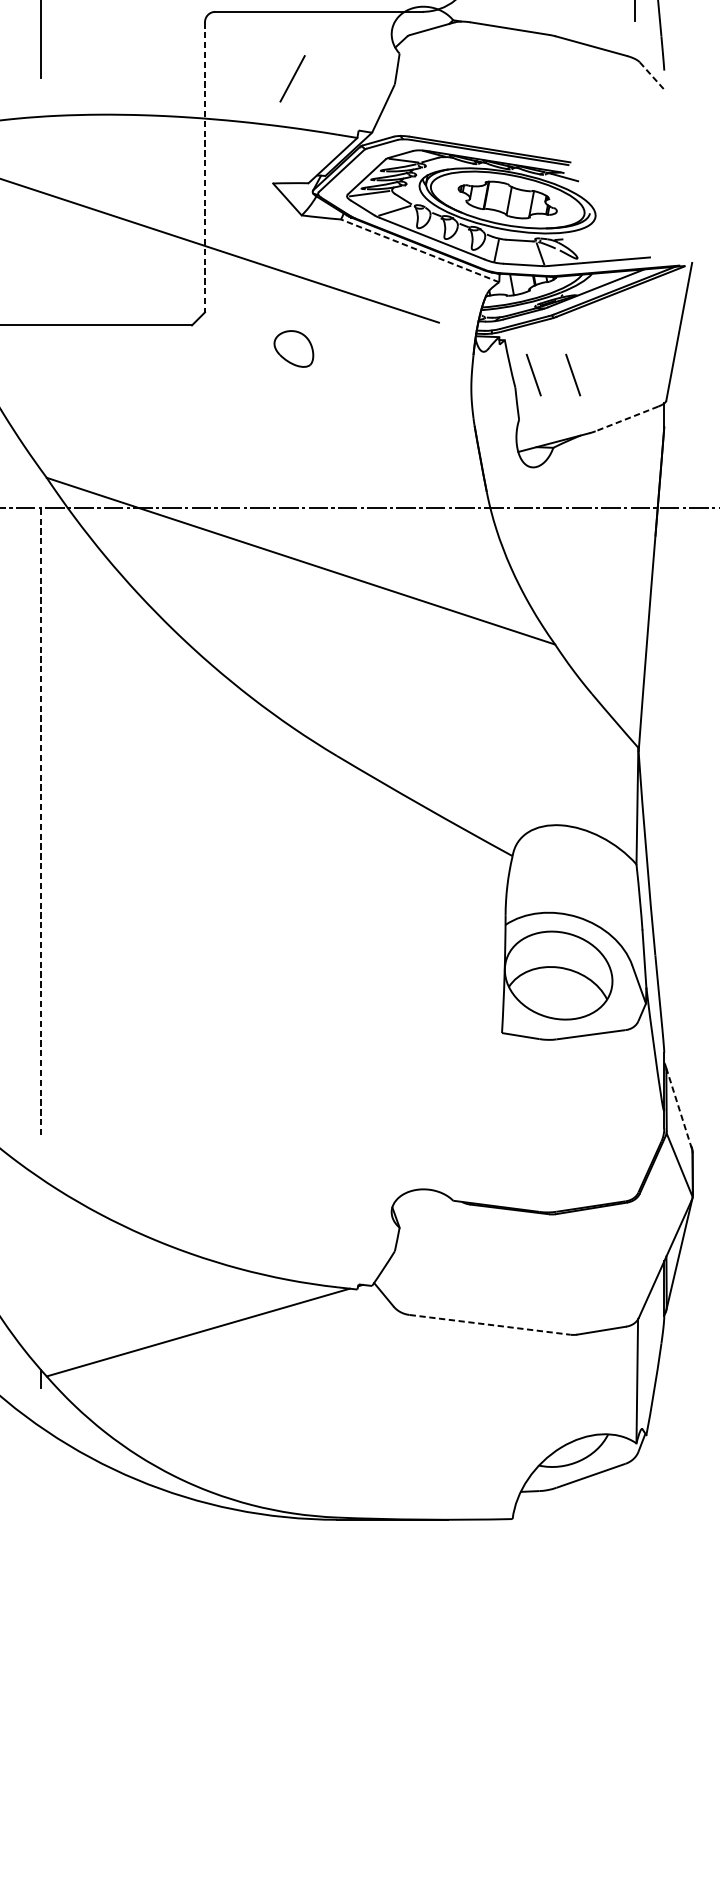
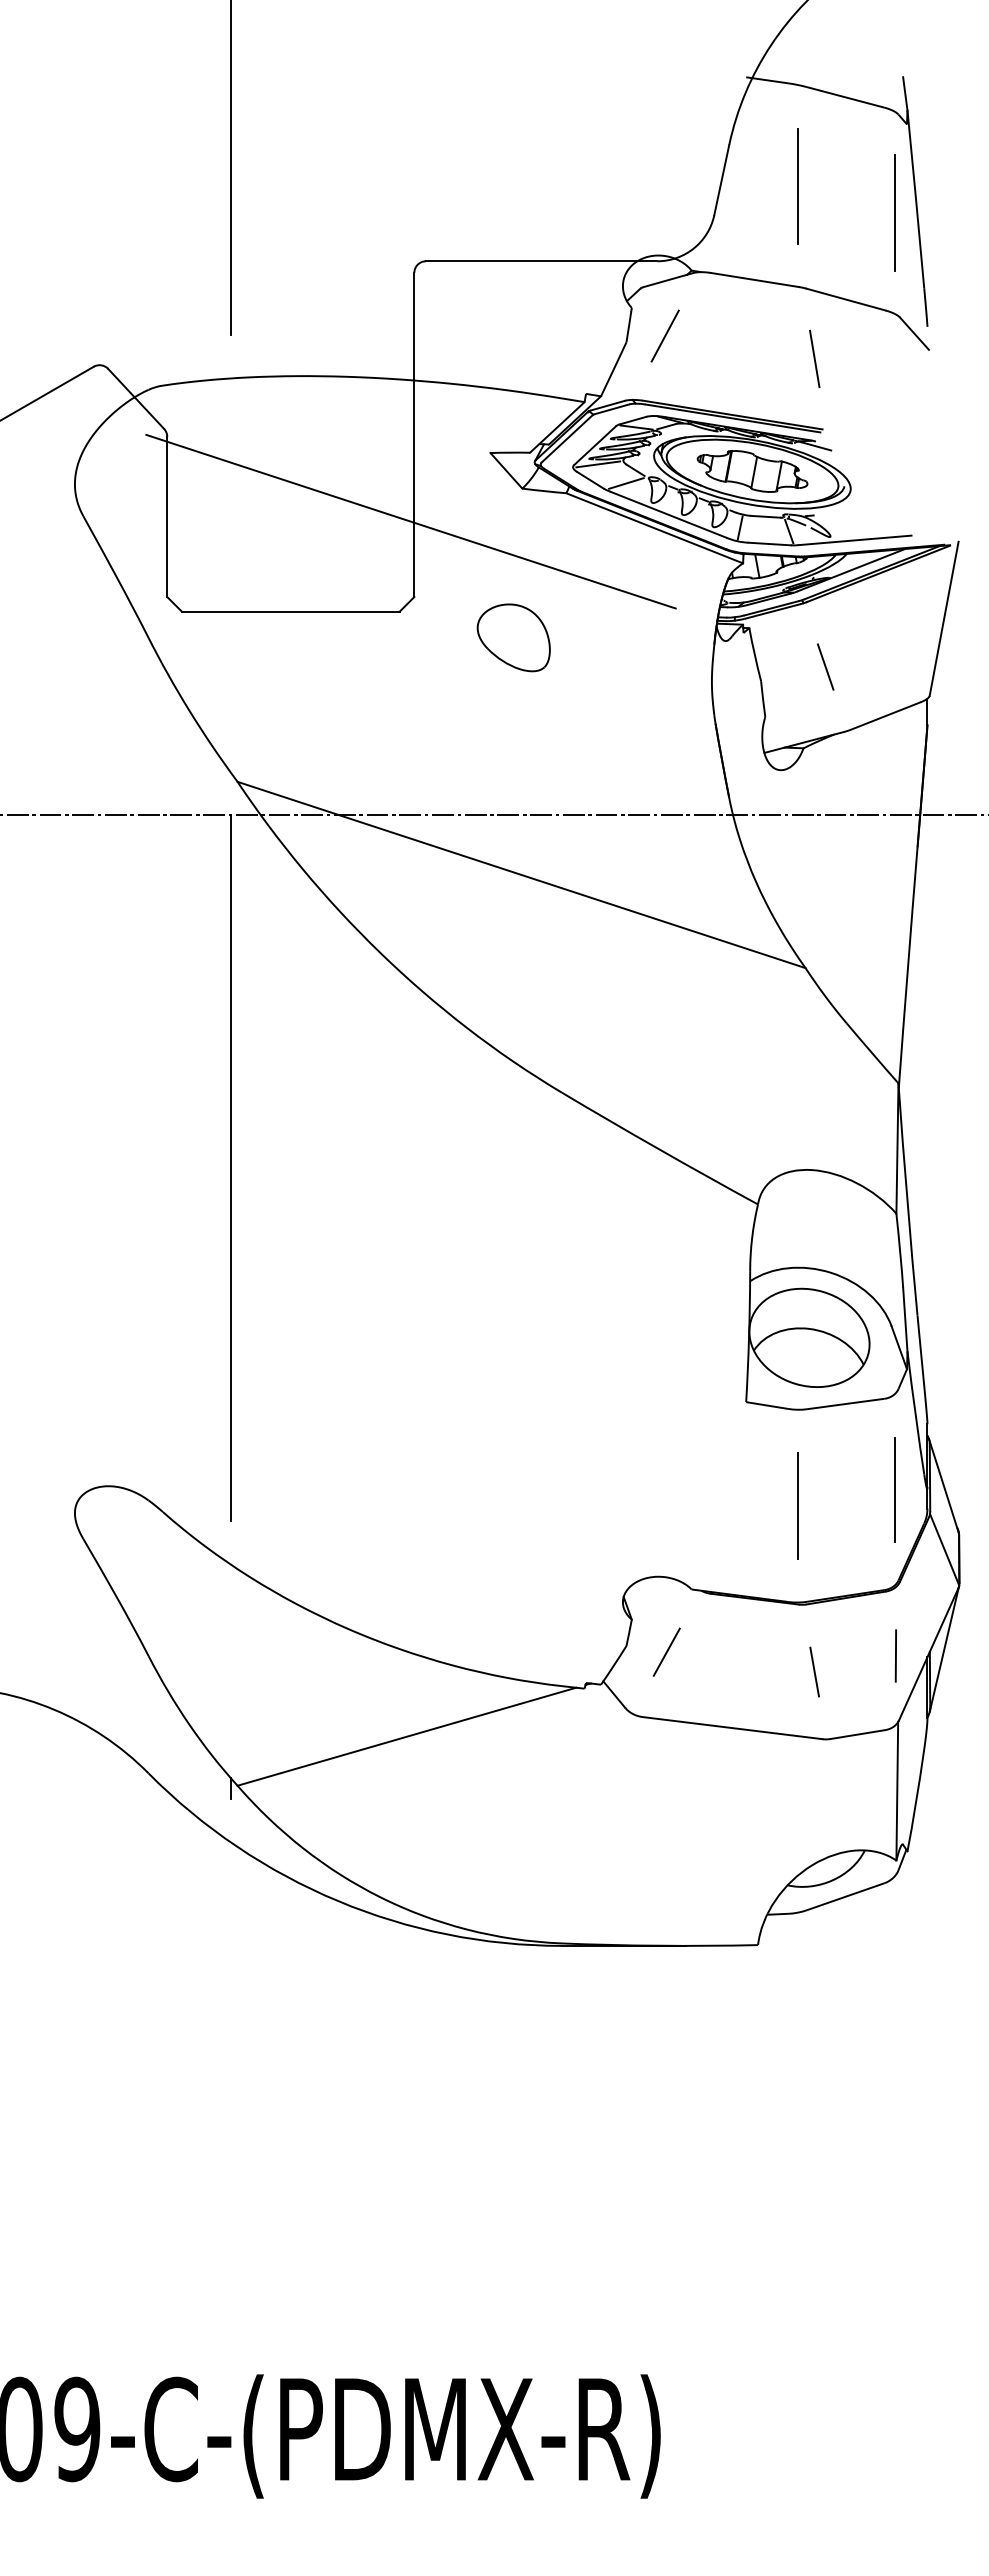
line: (652, 76) -> (914, 333), dashed -> solid
line: (291, 78) -> (664, 335), moved
line: (563, 98) -> (814, 358), added
line: (205, 167) -> (414, 435), dashed -> solid
line: (419, 251) -> (654, 528), dashed -> solid
part: (293, 348) -> (513, 637), size x1.67
line: (533, 374) -> (781, 666), removed
line: (626, 419) -> (885, 716), dashed -> solid
line: (40, 824) -> (230, 1169), dashed -> solid
line: (678, 1107) -> (943, 1485), dashed -> solid
line: (634, 1111) -> (894, 1489), added
line: (547, 1125) -> (797, 1505), added
line: (430, 1256) -> (666, 1651), added
line: (635, 1259) -> (895, 1655), added
line: (563, 1274) -> (814, 1671), added
line: (490, 1325) -> (733, 1728), dashed -> solid

